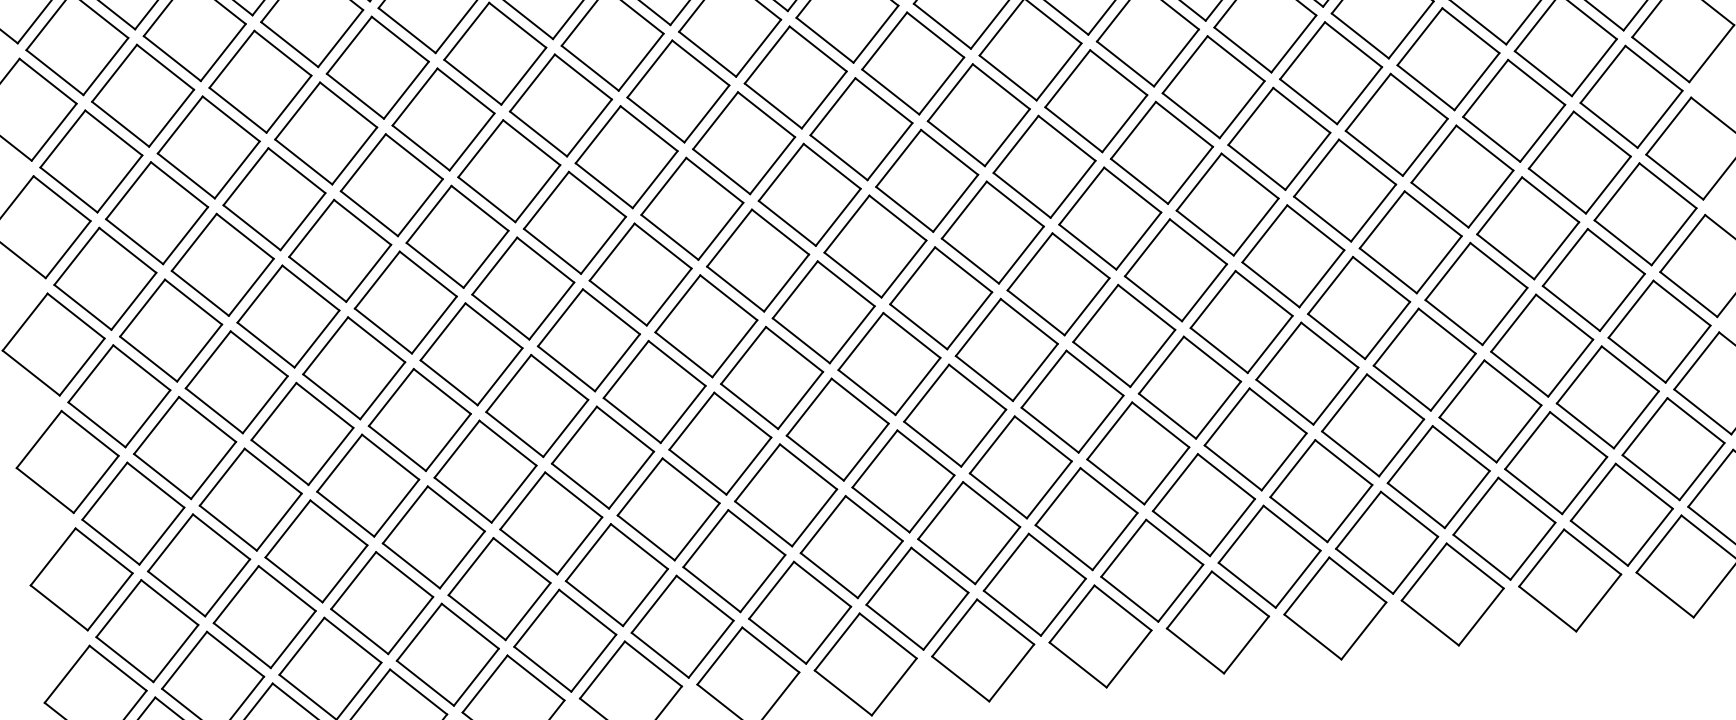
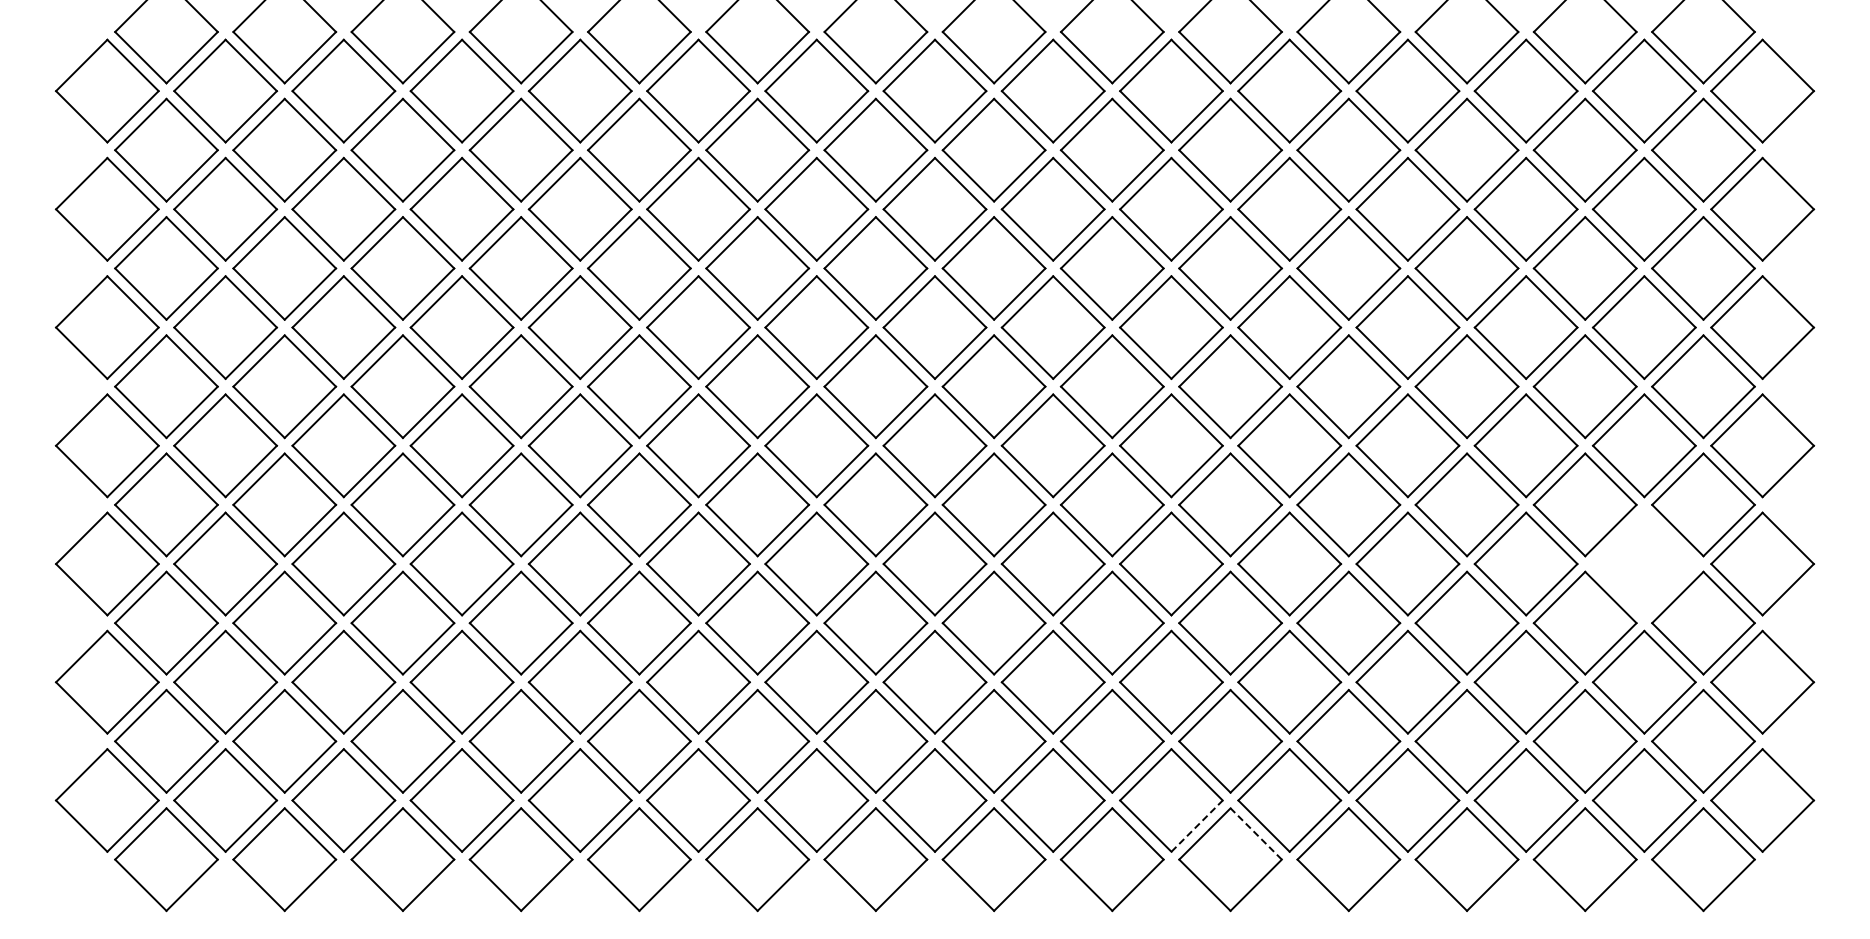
part: (1593, 279) -> (1644, 563), removed
line: (1181, 592) -> (1197, 825), solid -> dashed
line: (1239, 593) -> (1255, 833), solid -> dashed

